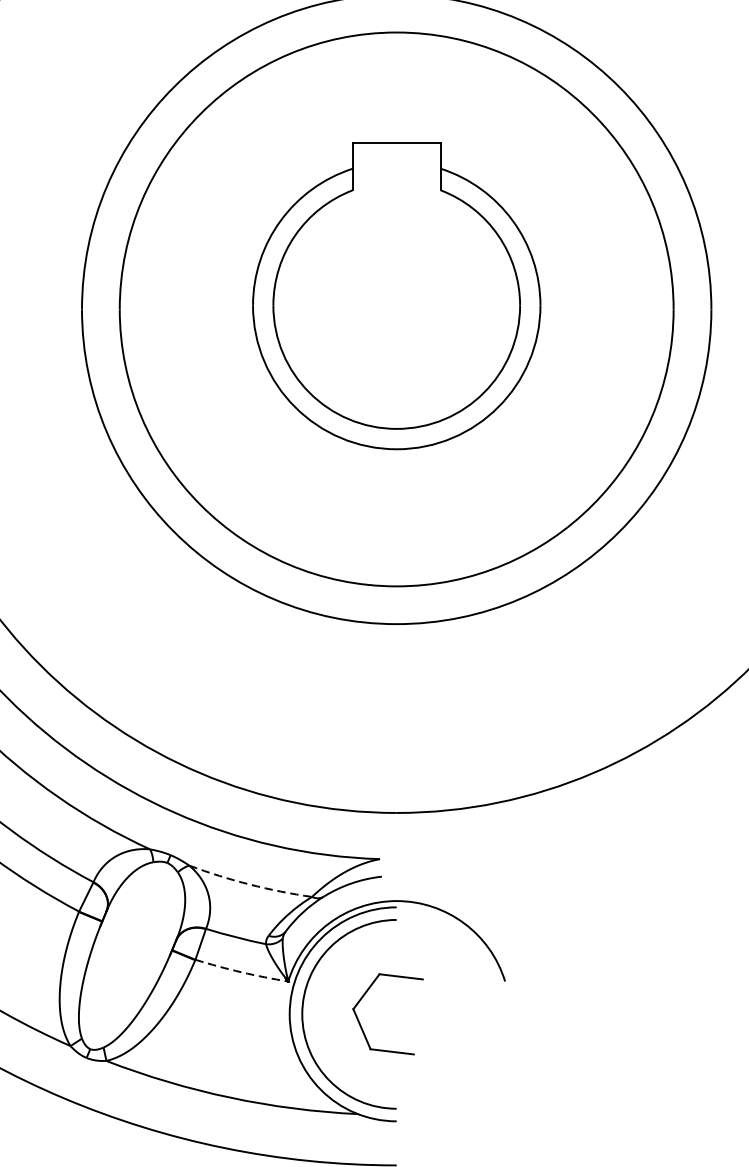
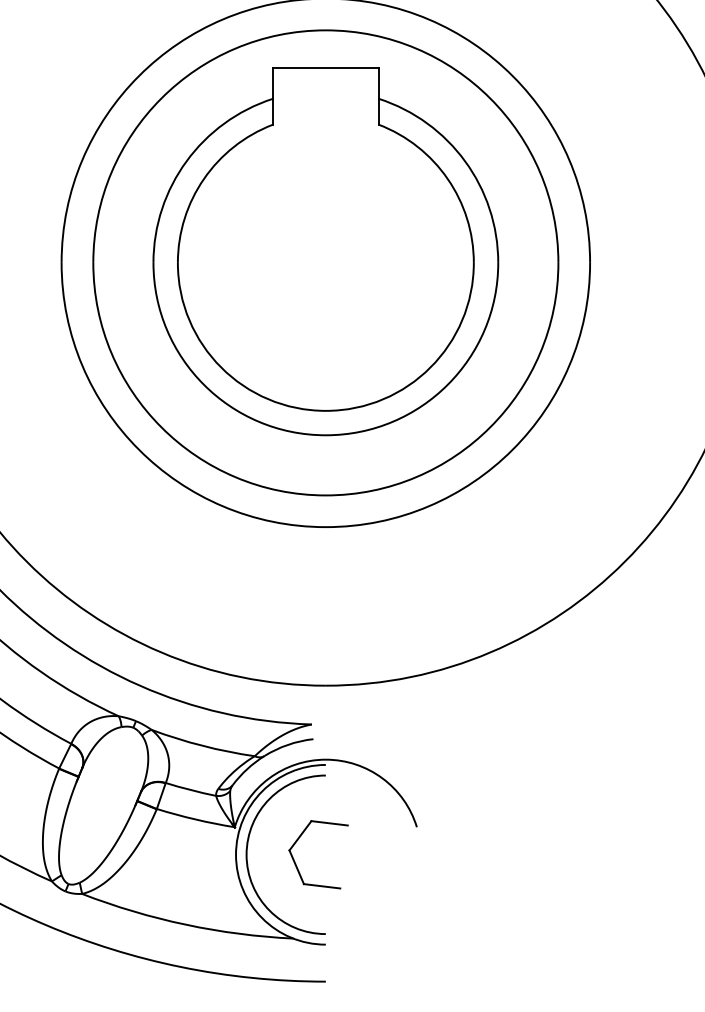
part: (396, 295) -> (325, 251), size x1.43
arc: (249, 884) -> (202, 745), dashed -> solid
arc: (241, 972) -> (195, 819), dashed -> solid

